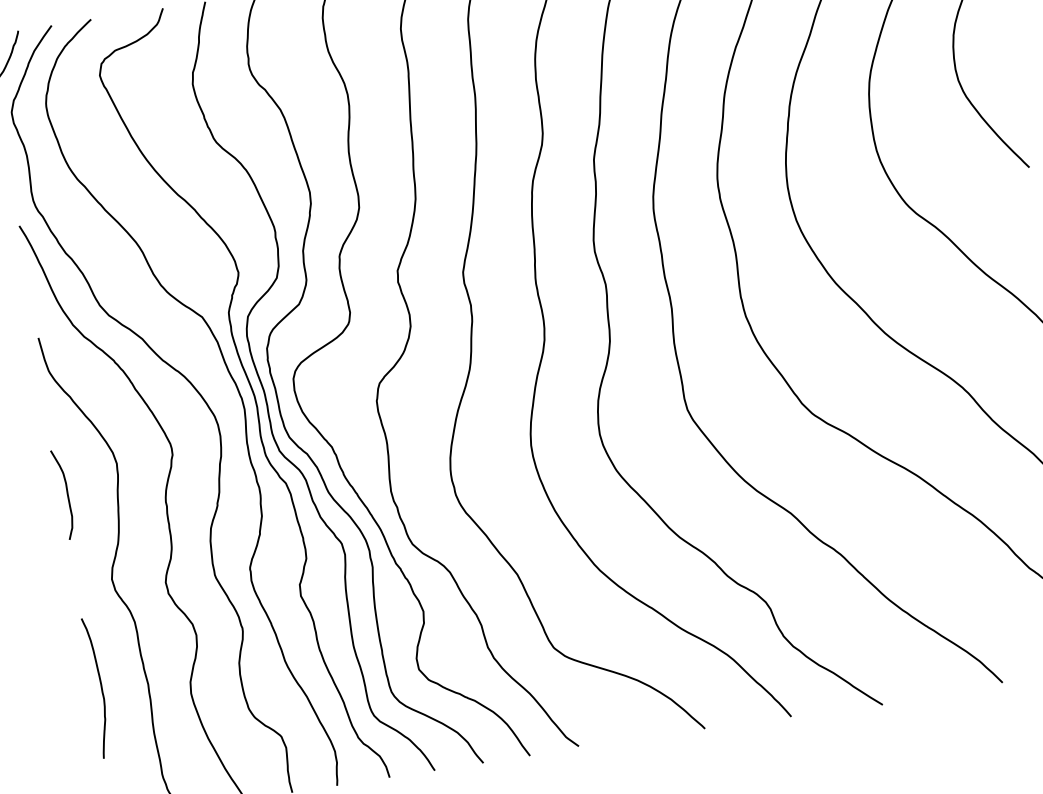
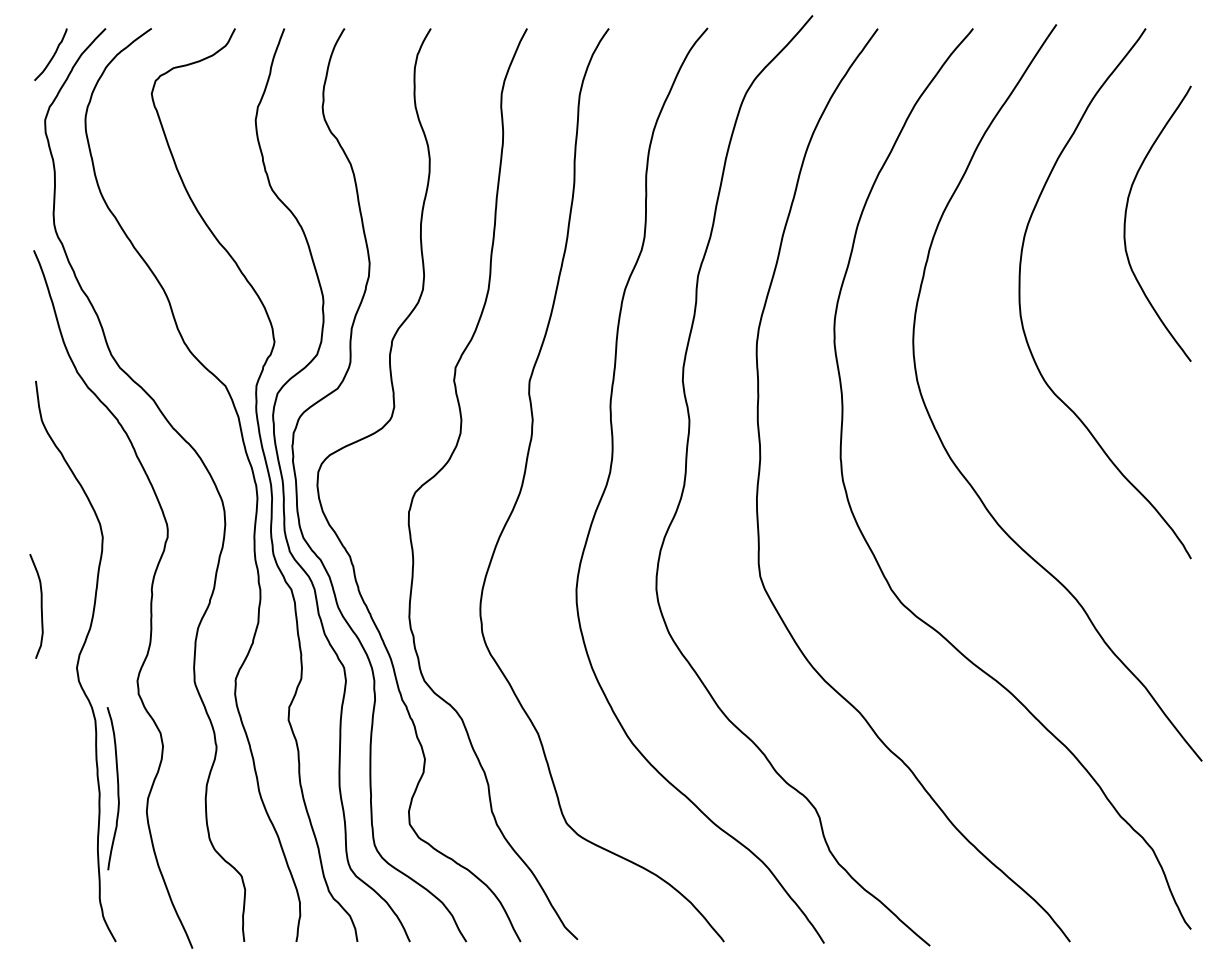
curve: (66, 494) -> (40, 606), moved
curve: (100, 687) -> (117, 788), moved

